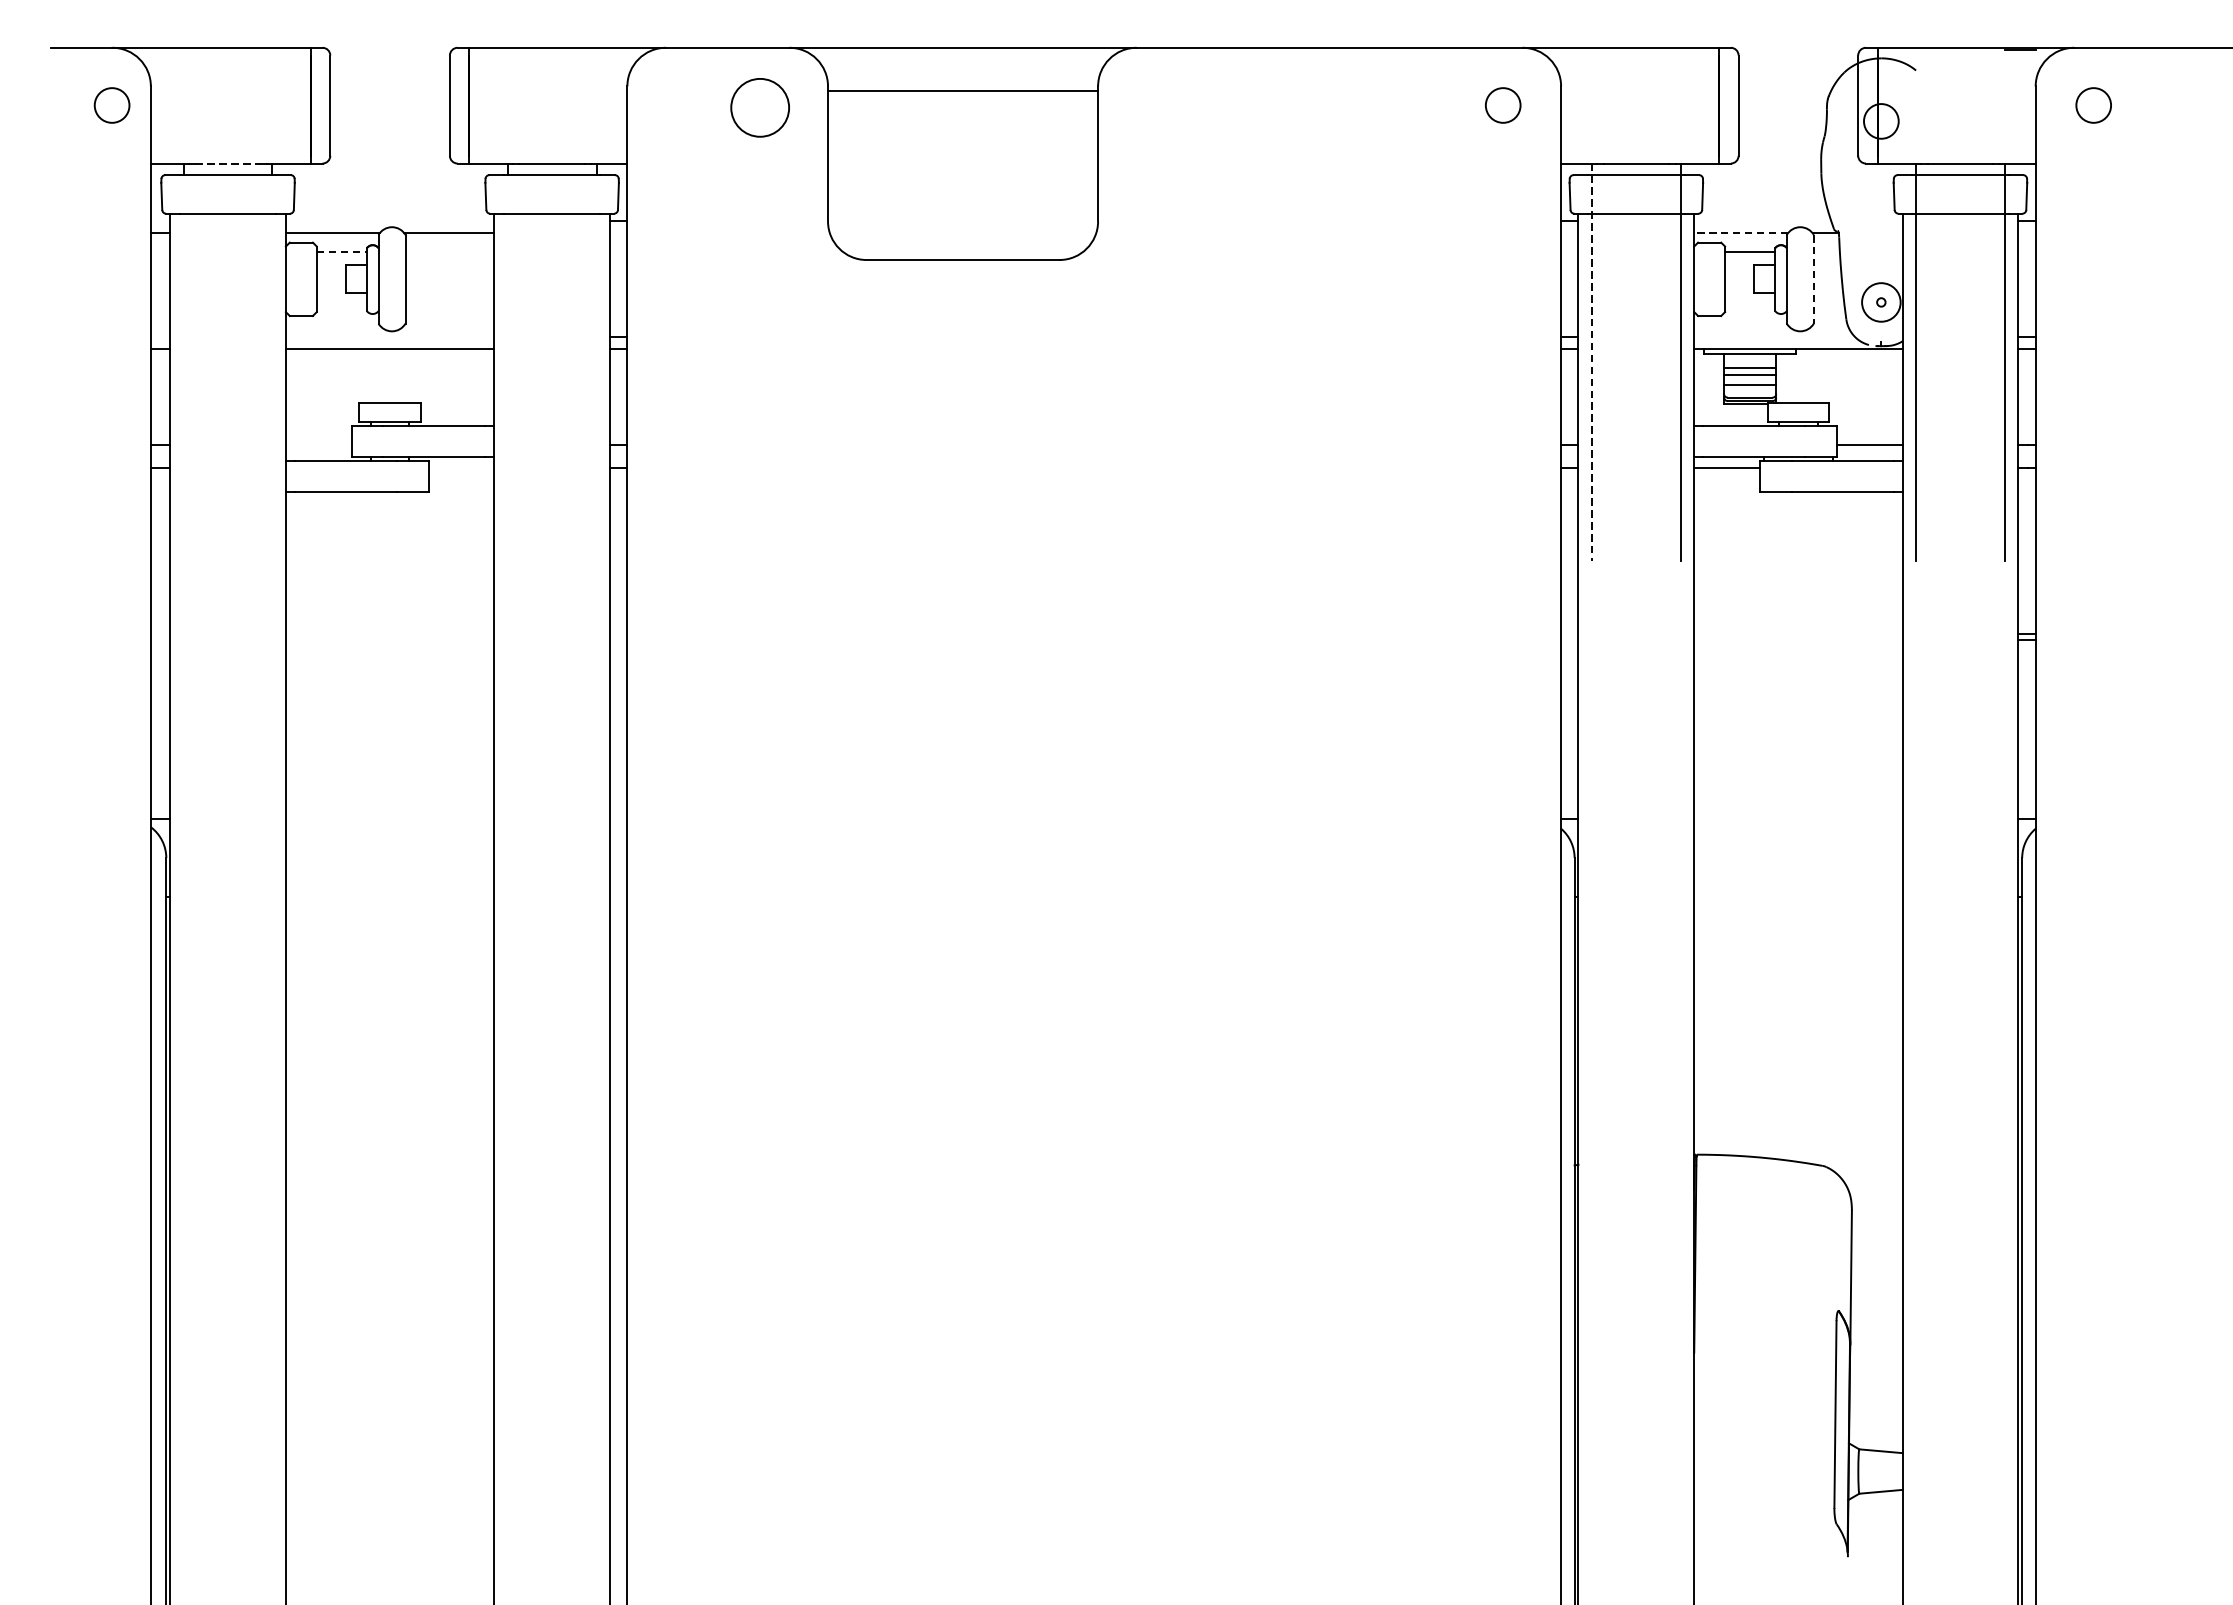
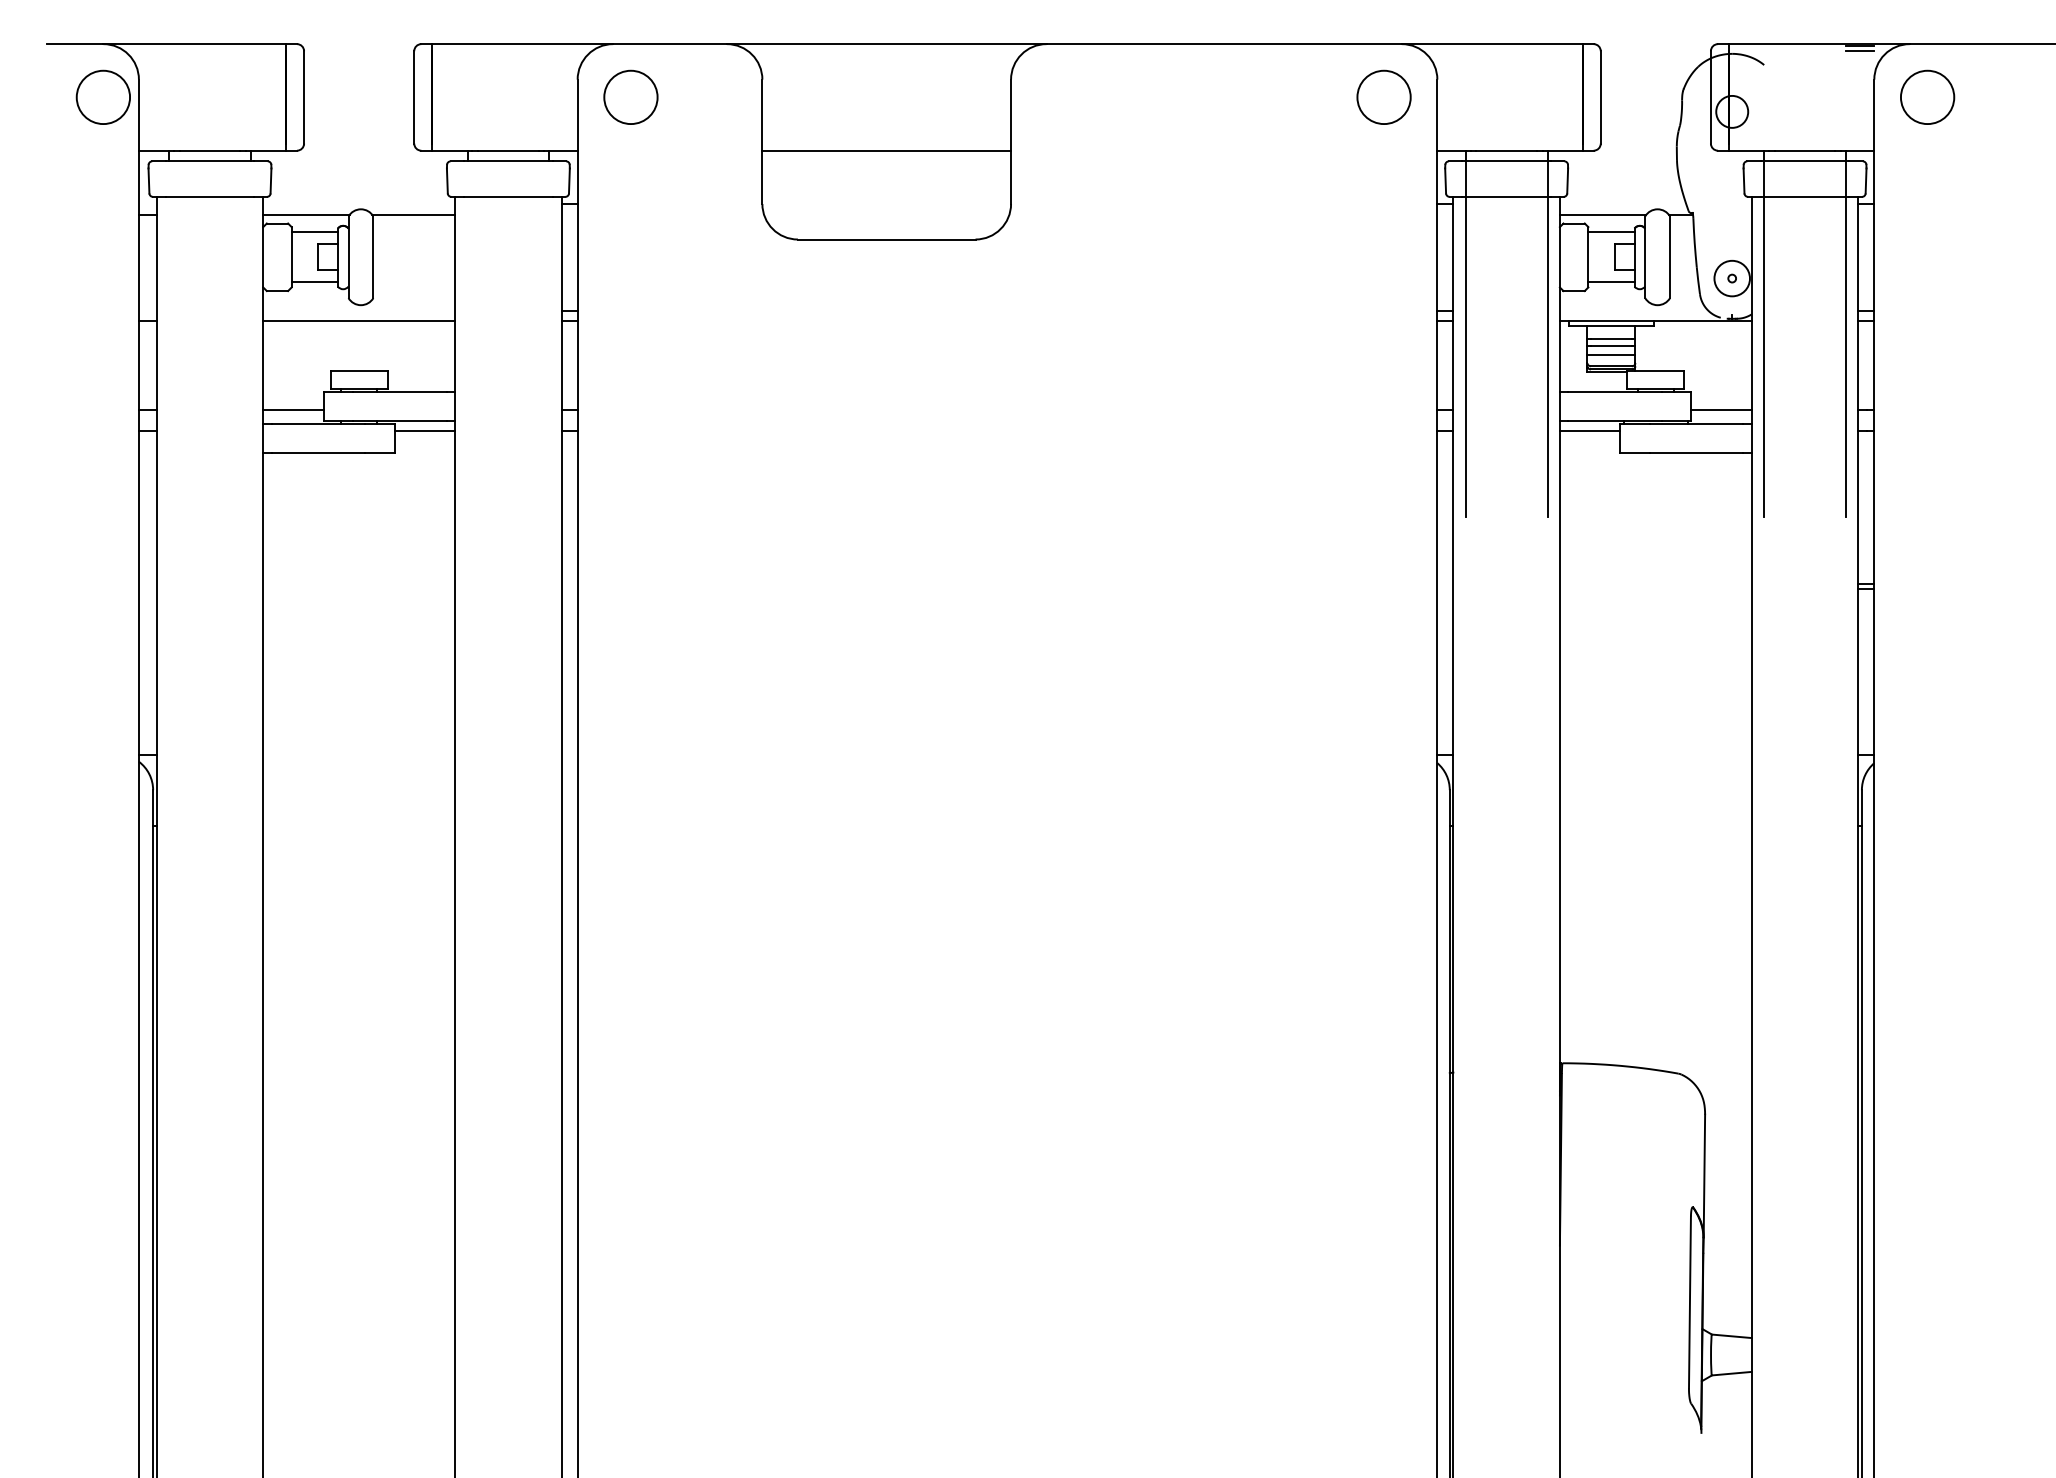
line: (2019, 55) -> (1859, 51), added
line: (962, 90) -> (886, 150), moved
circle: (111, 104) -> (102, 96), size x1.67
circle: (1502, 104) -> (1383, 96), size x1.67
circle: (2093, 104) -> (1927, 96), size x1.67
circle: (759, 106) -> (630, 96), moved
line: (228, 163) -> (210, 150), dashed -> solid
line: (1740, 232) -> (1602, 214), dashed -> solid
line: (342, 252) -> (315, 232), dashed -> solid
line: (1814, 279) -> (1670, 257), dashed -> solid
line: (341, 306) -> (314, 282), added
line: (1750, 306) -> (1611, 282), added
line: (1591, 362) -> (1465, 333), dashed -> solid
line: (318, 445) -> (293, 410), added
line: (461, 468) -> (424, 431), added

